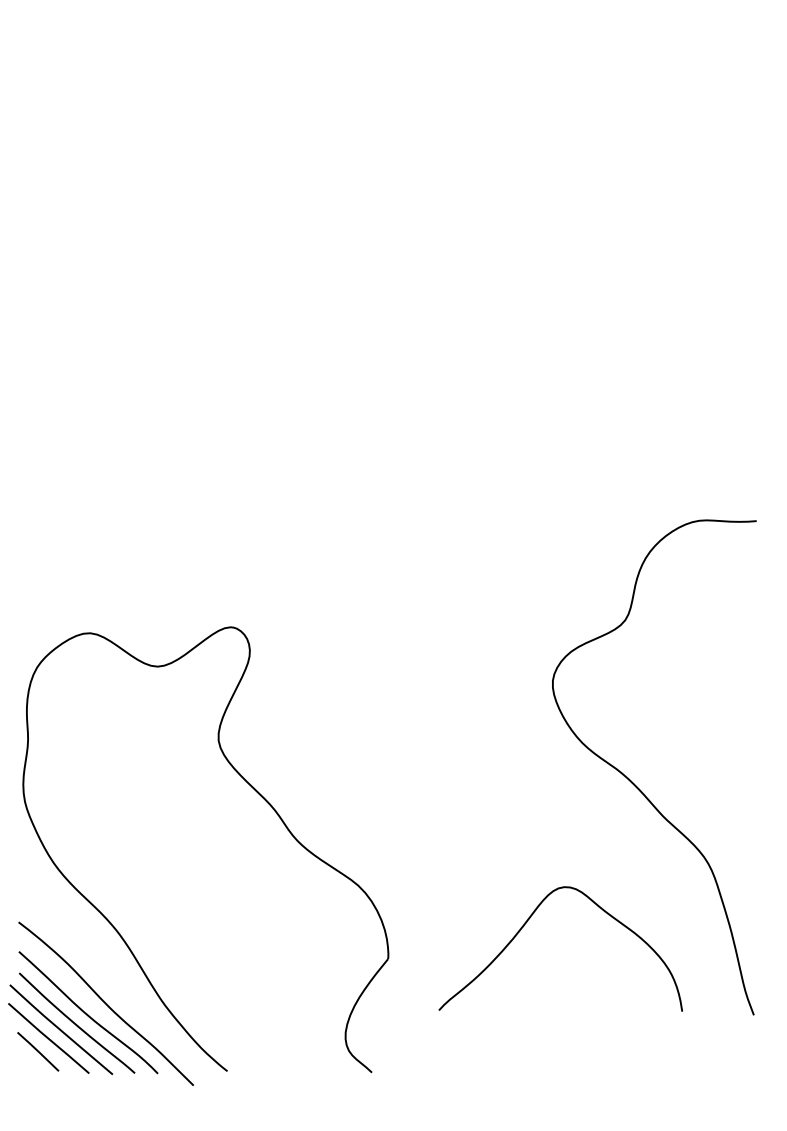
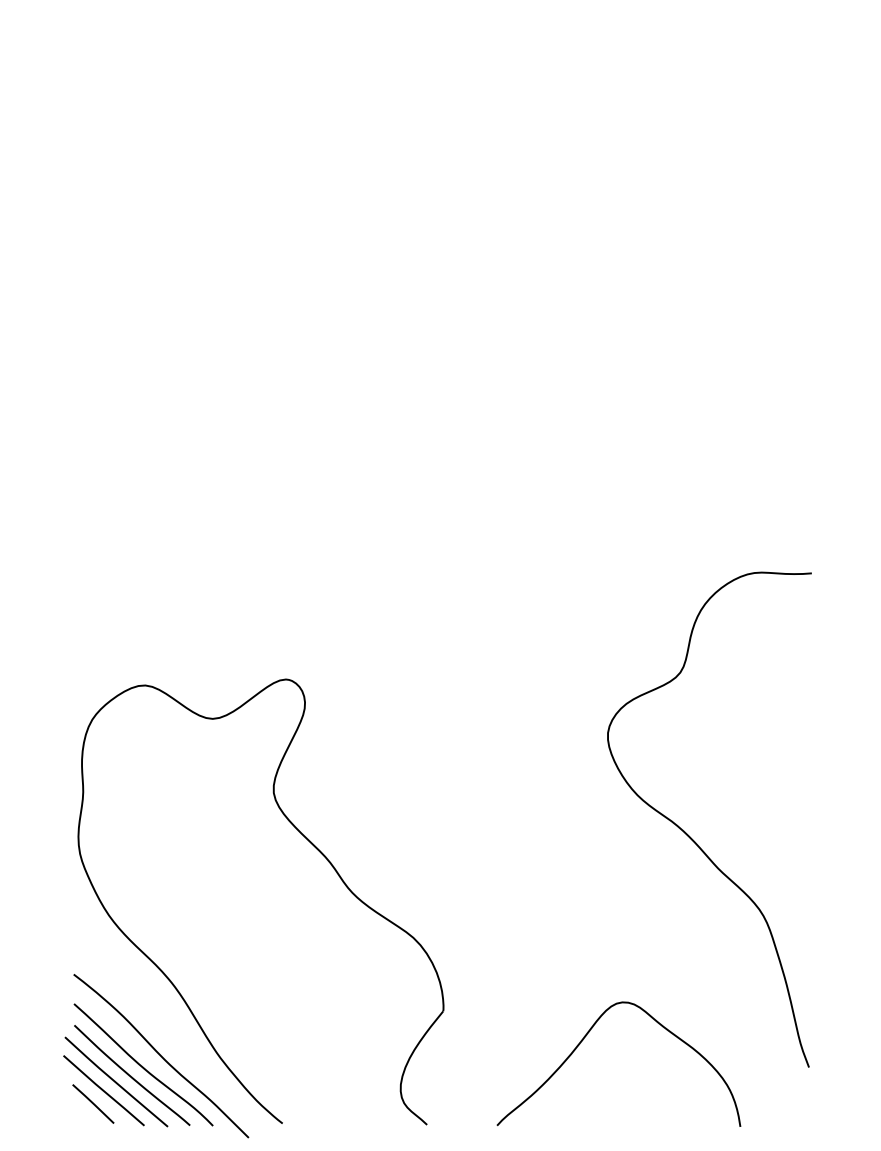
curve: (529, 920) -> (587, 1035), moved

